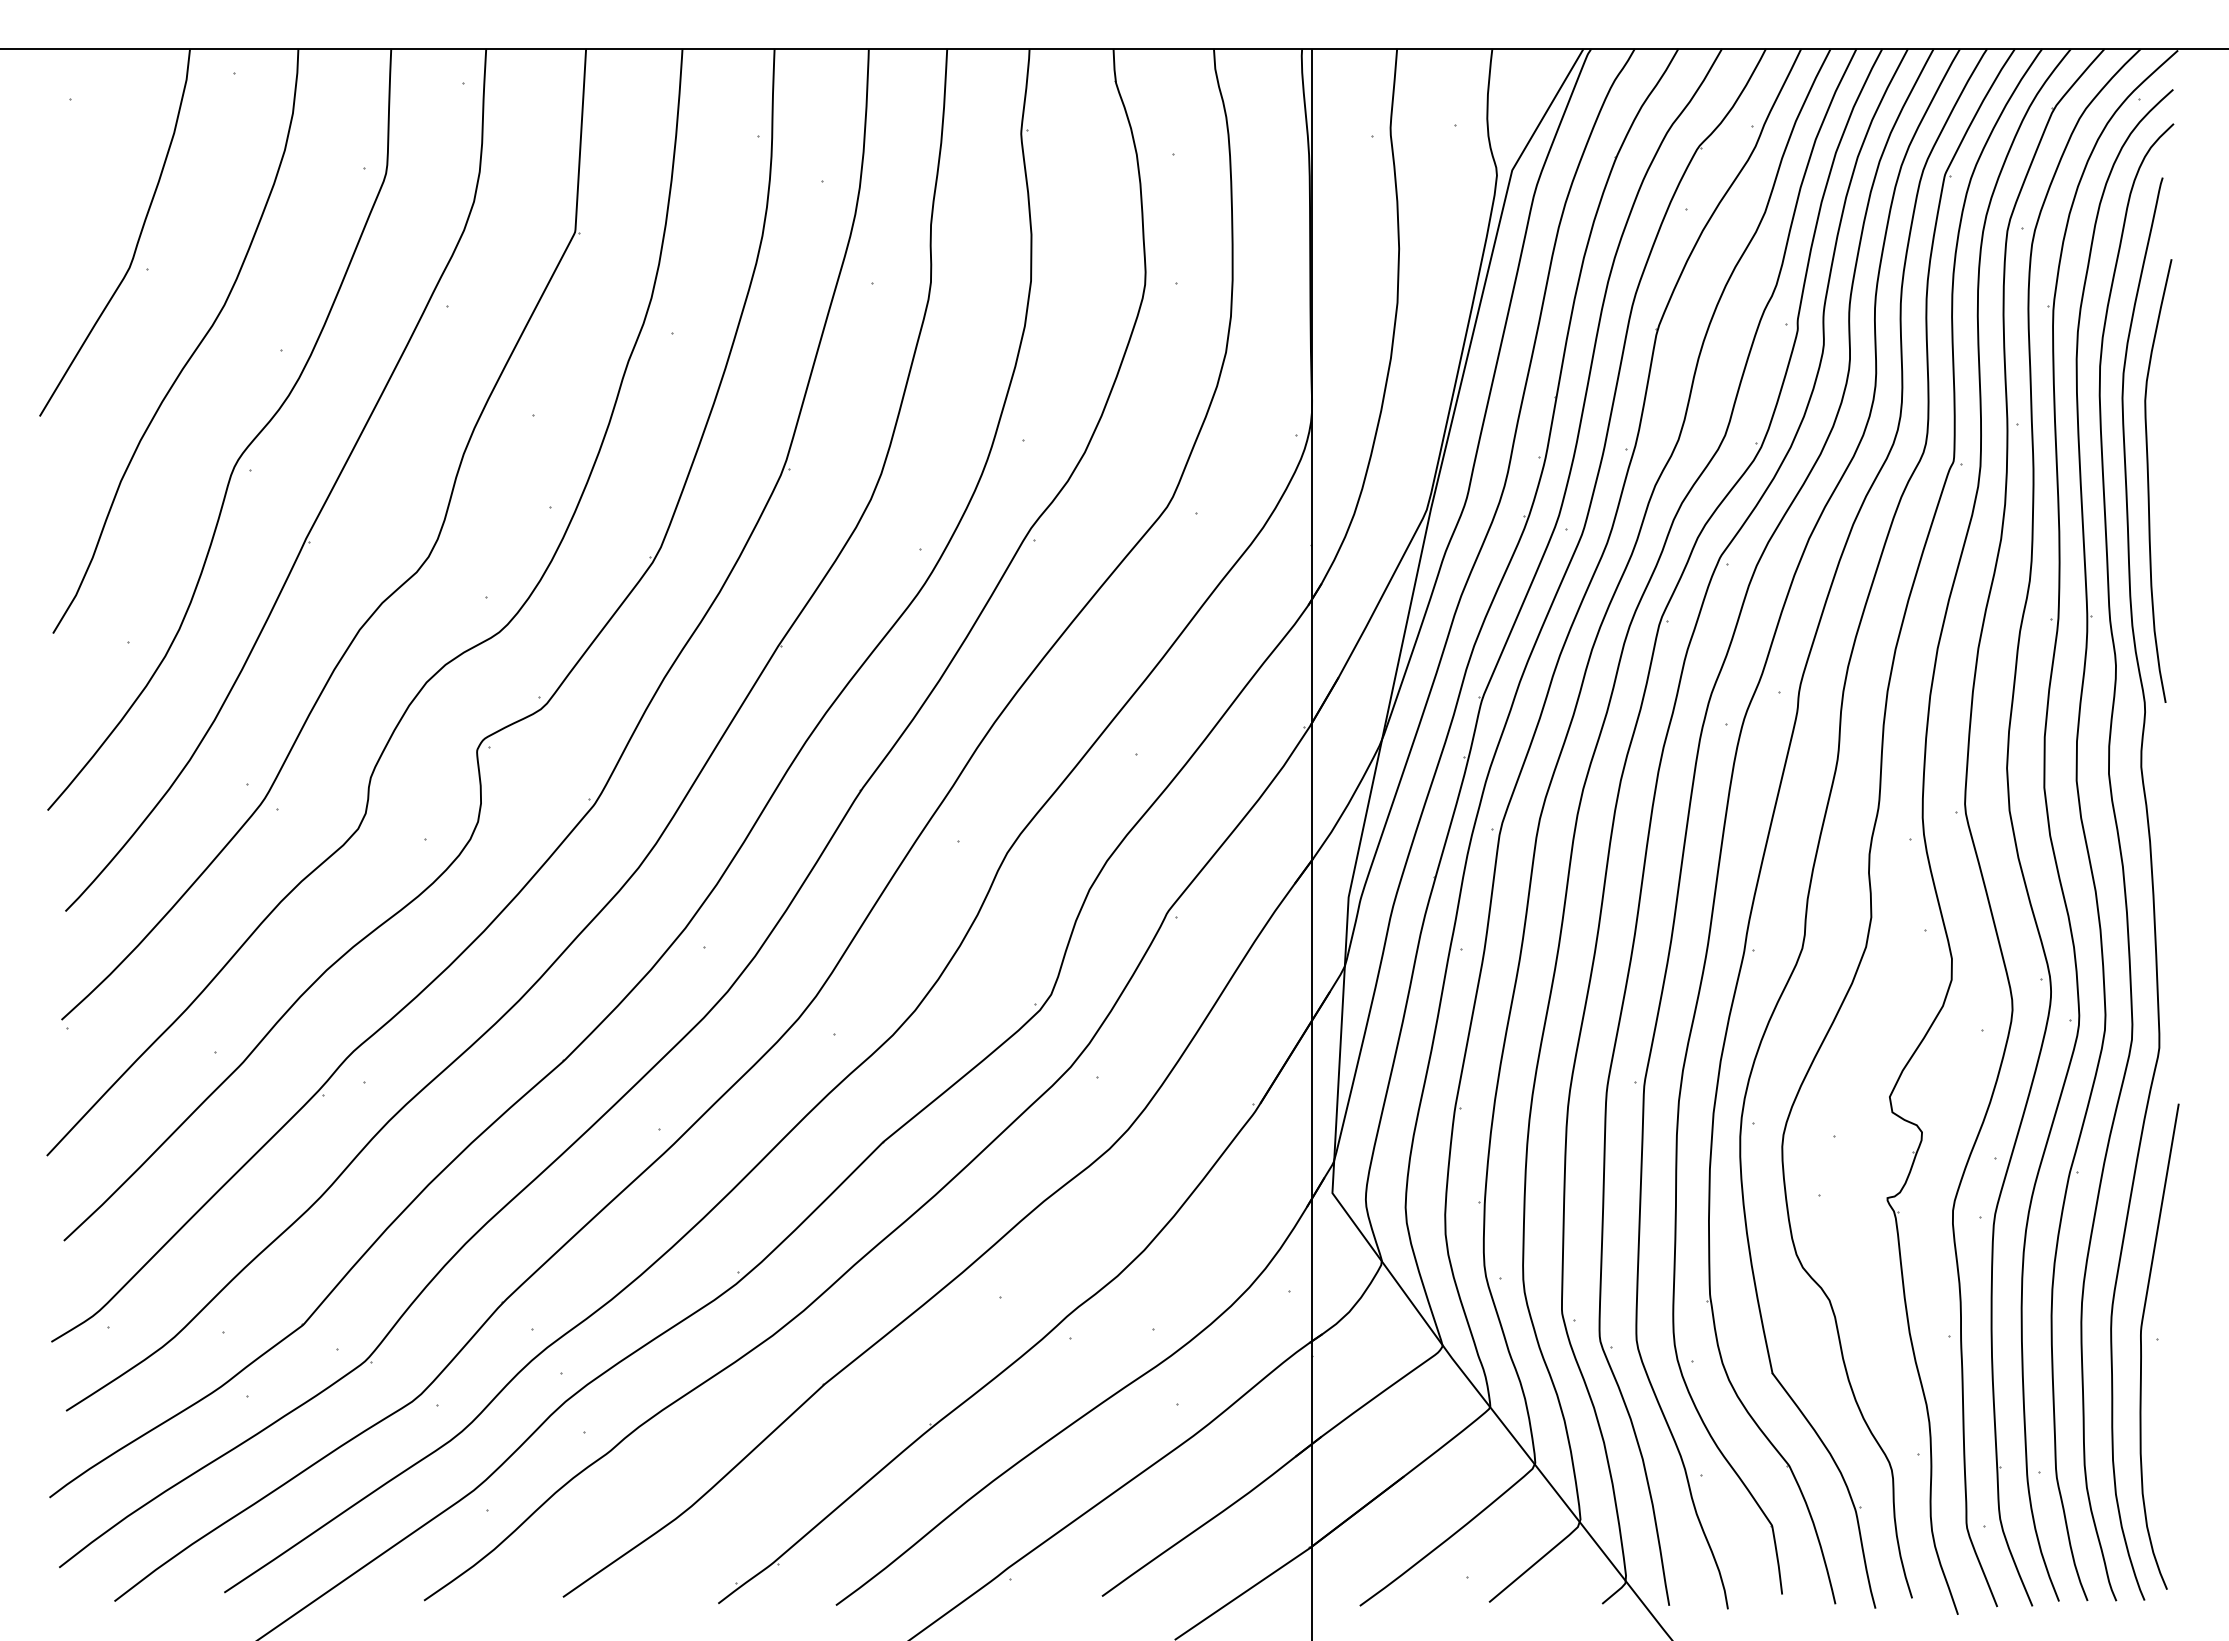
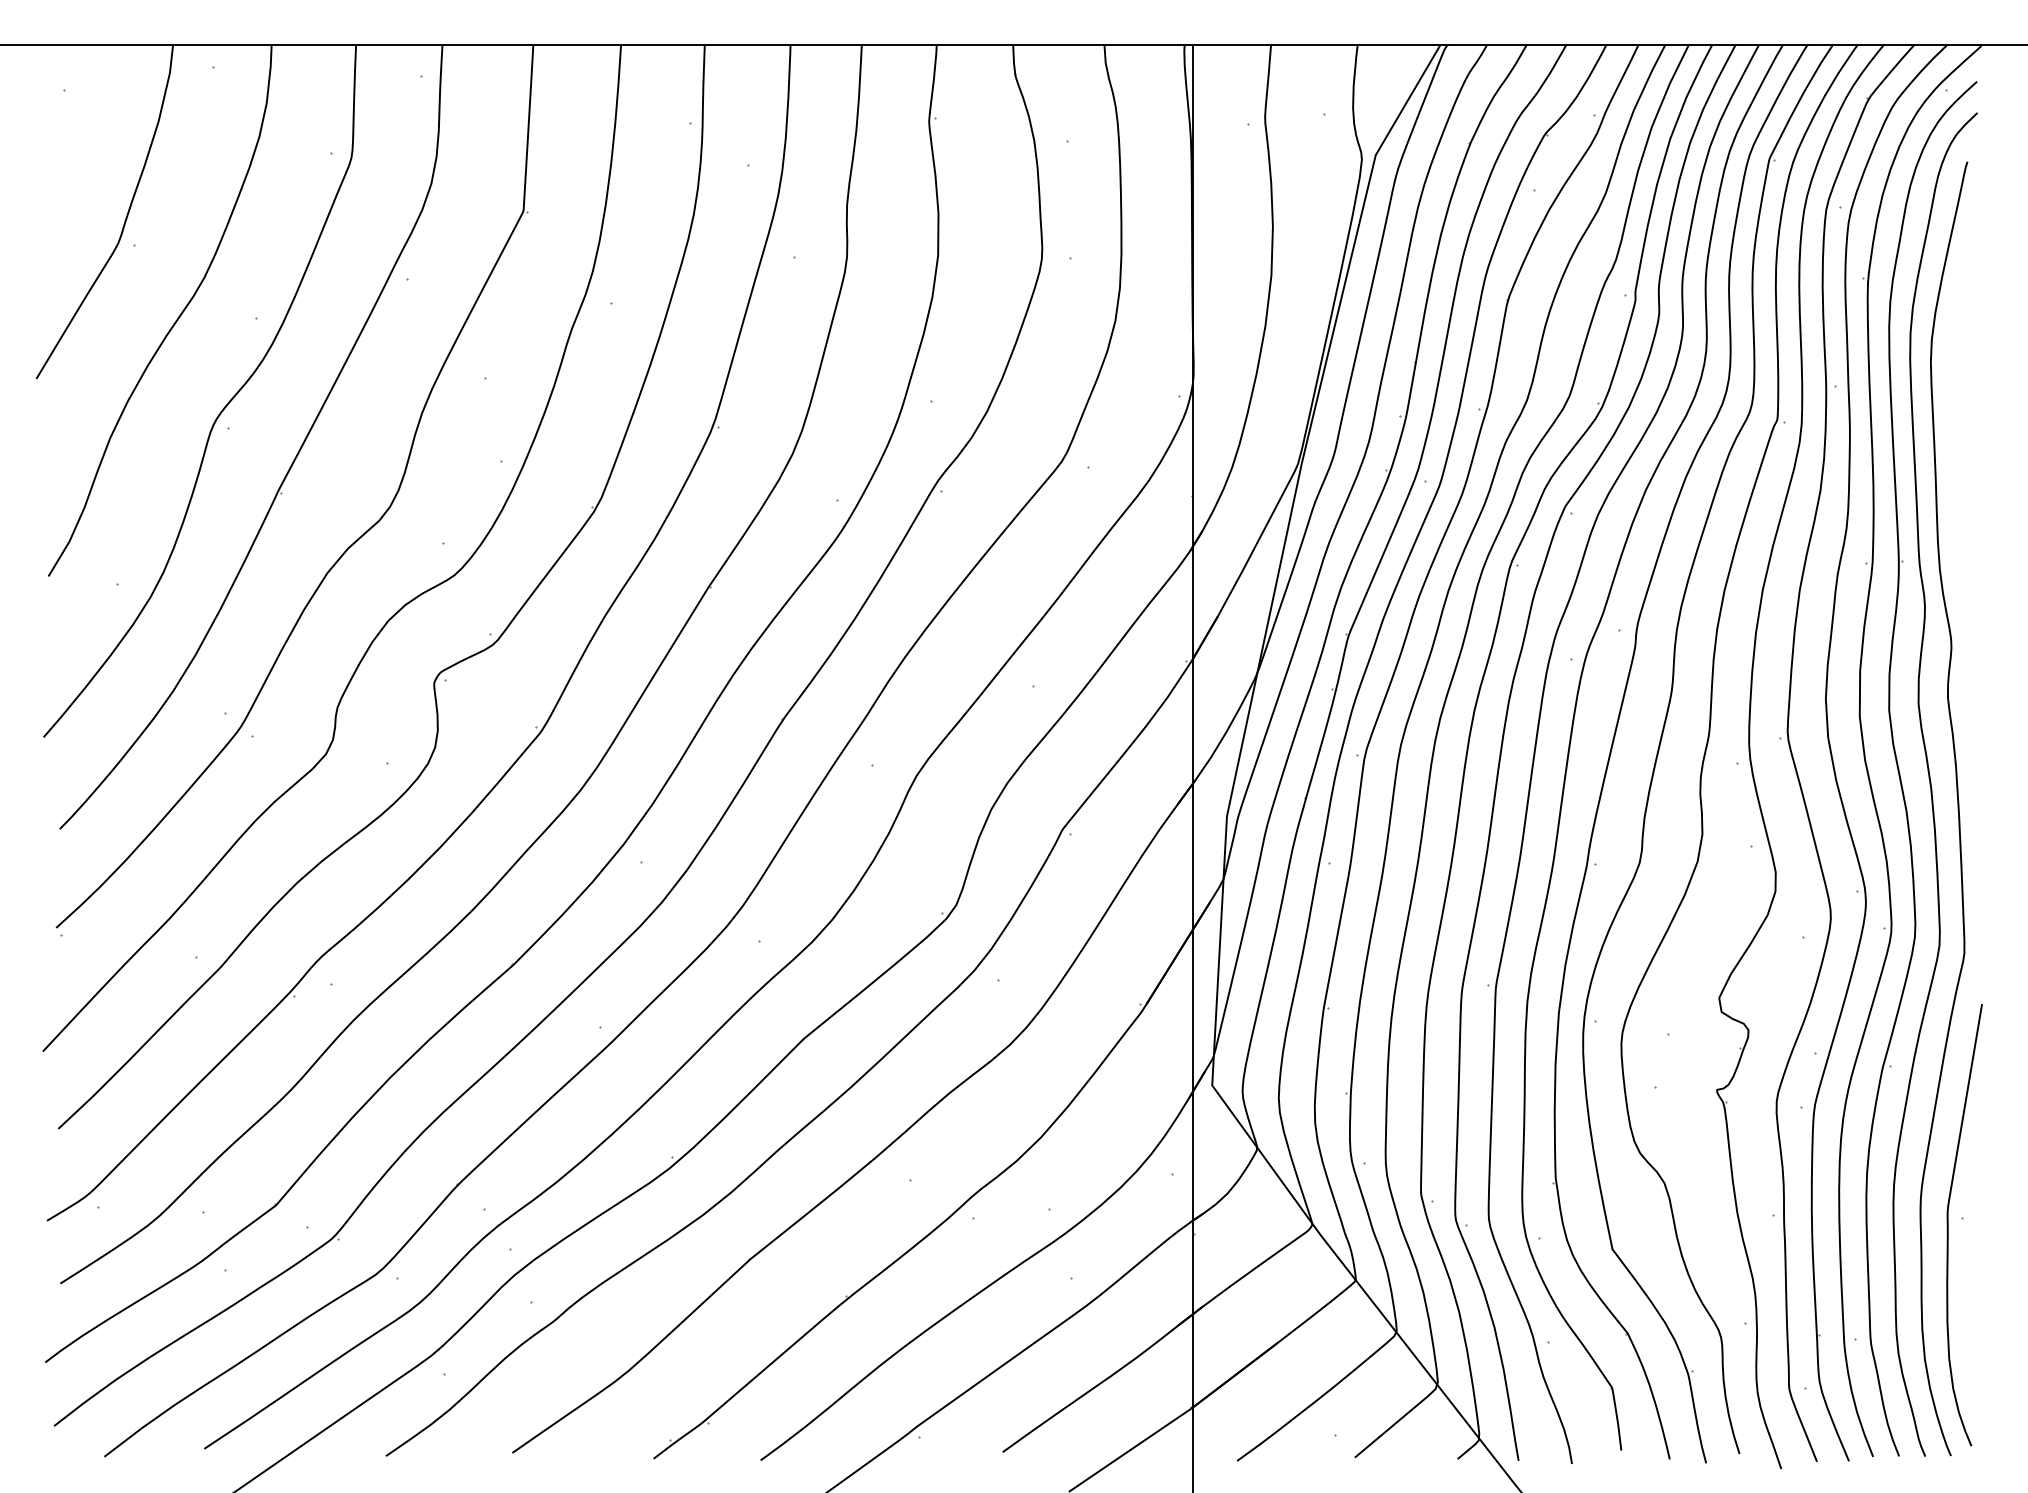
curve: (2149, 481) -> (1955, 438), removed

